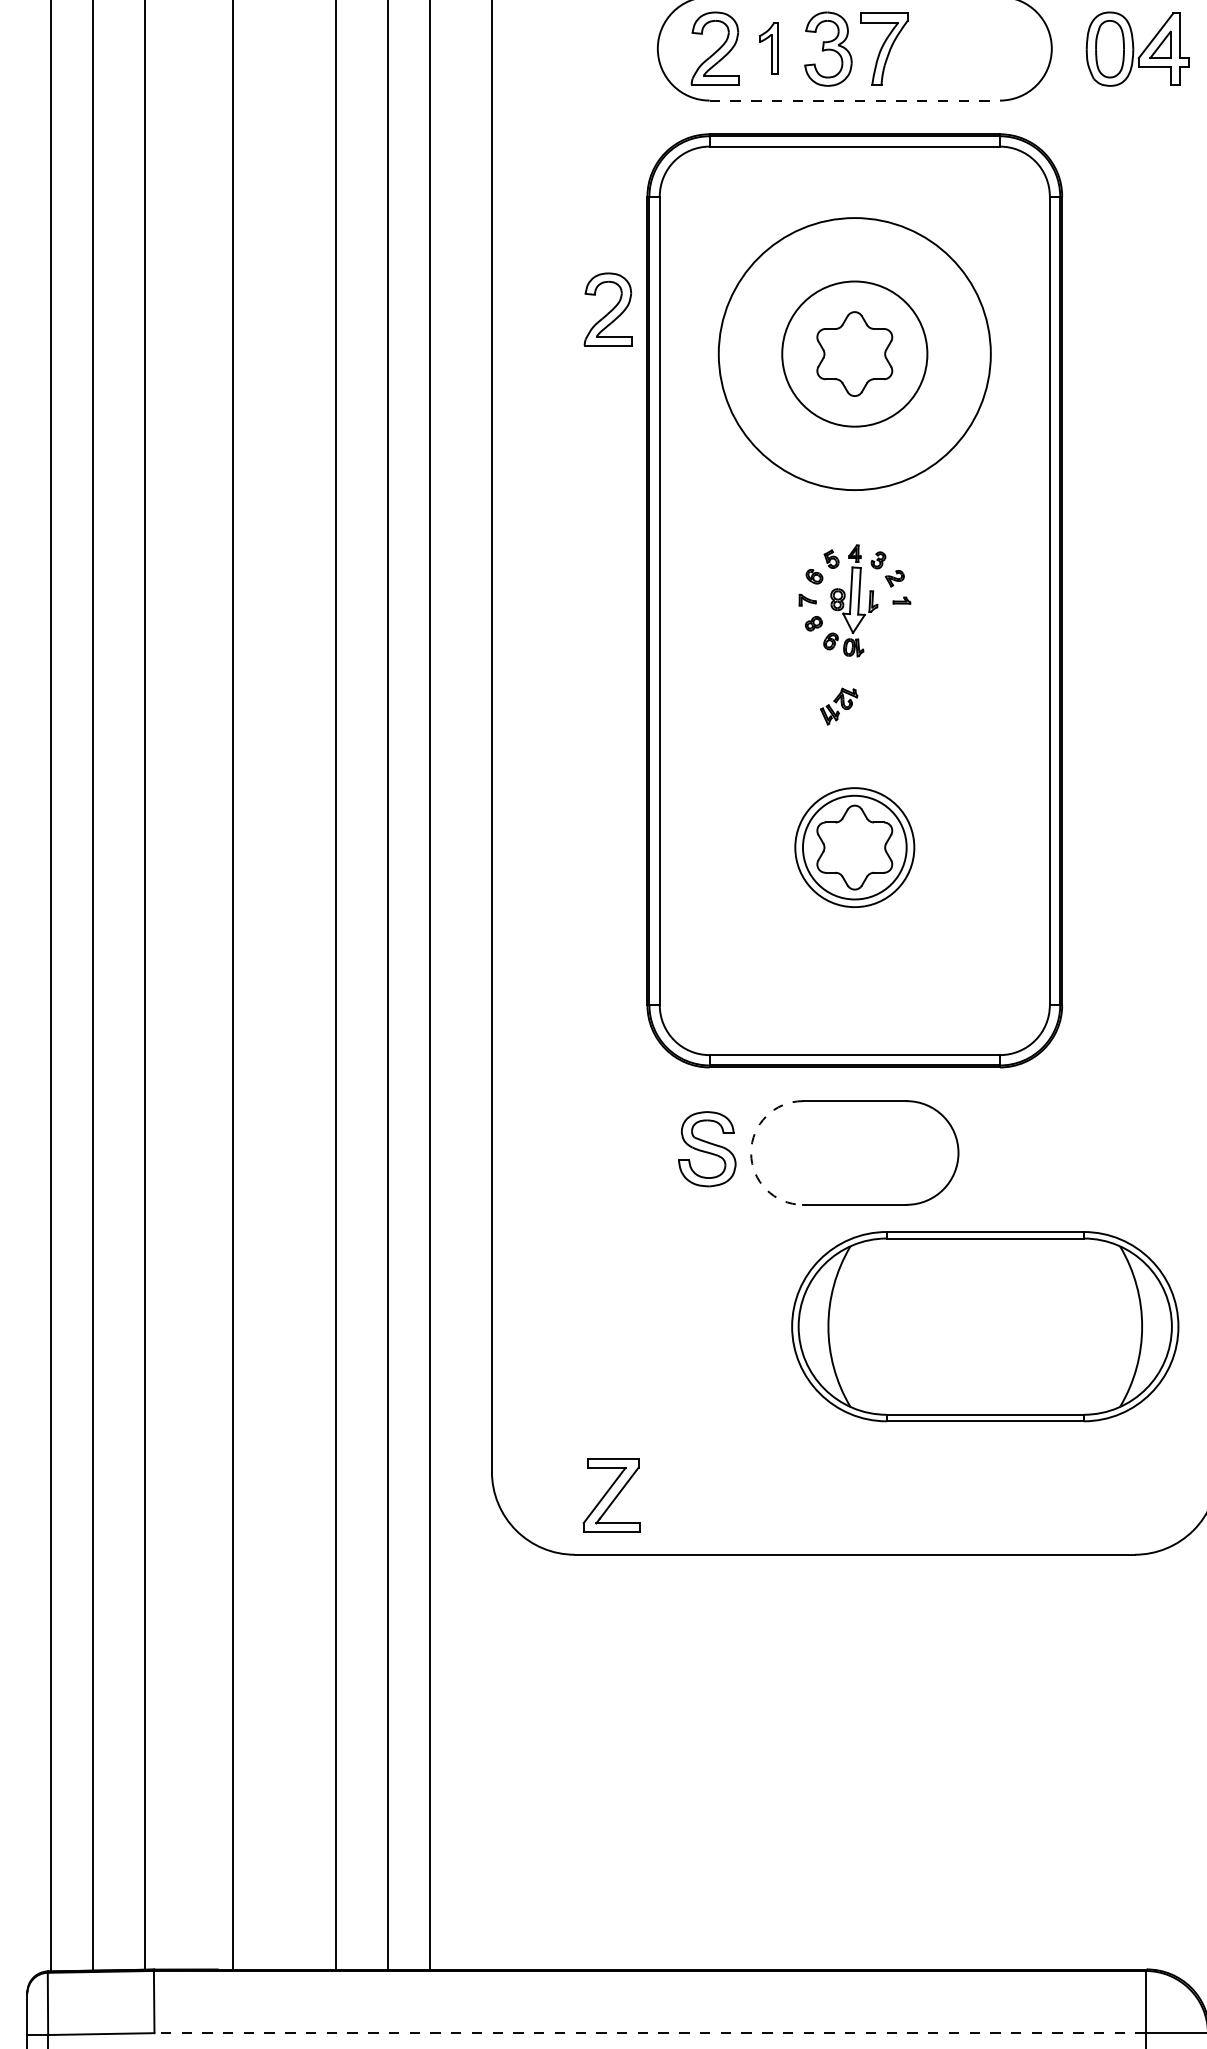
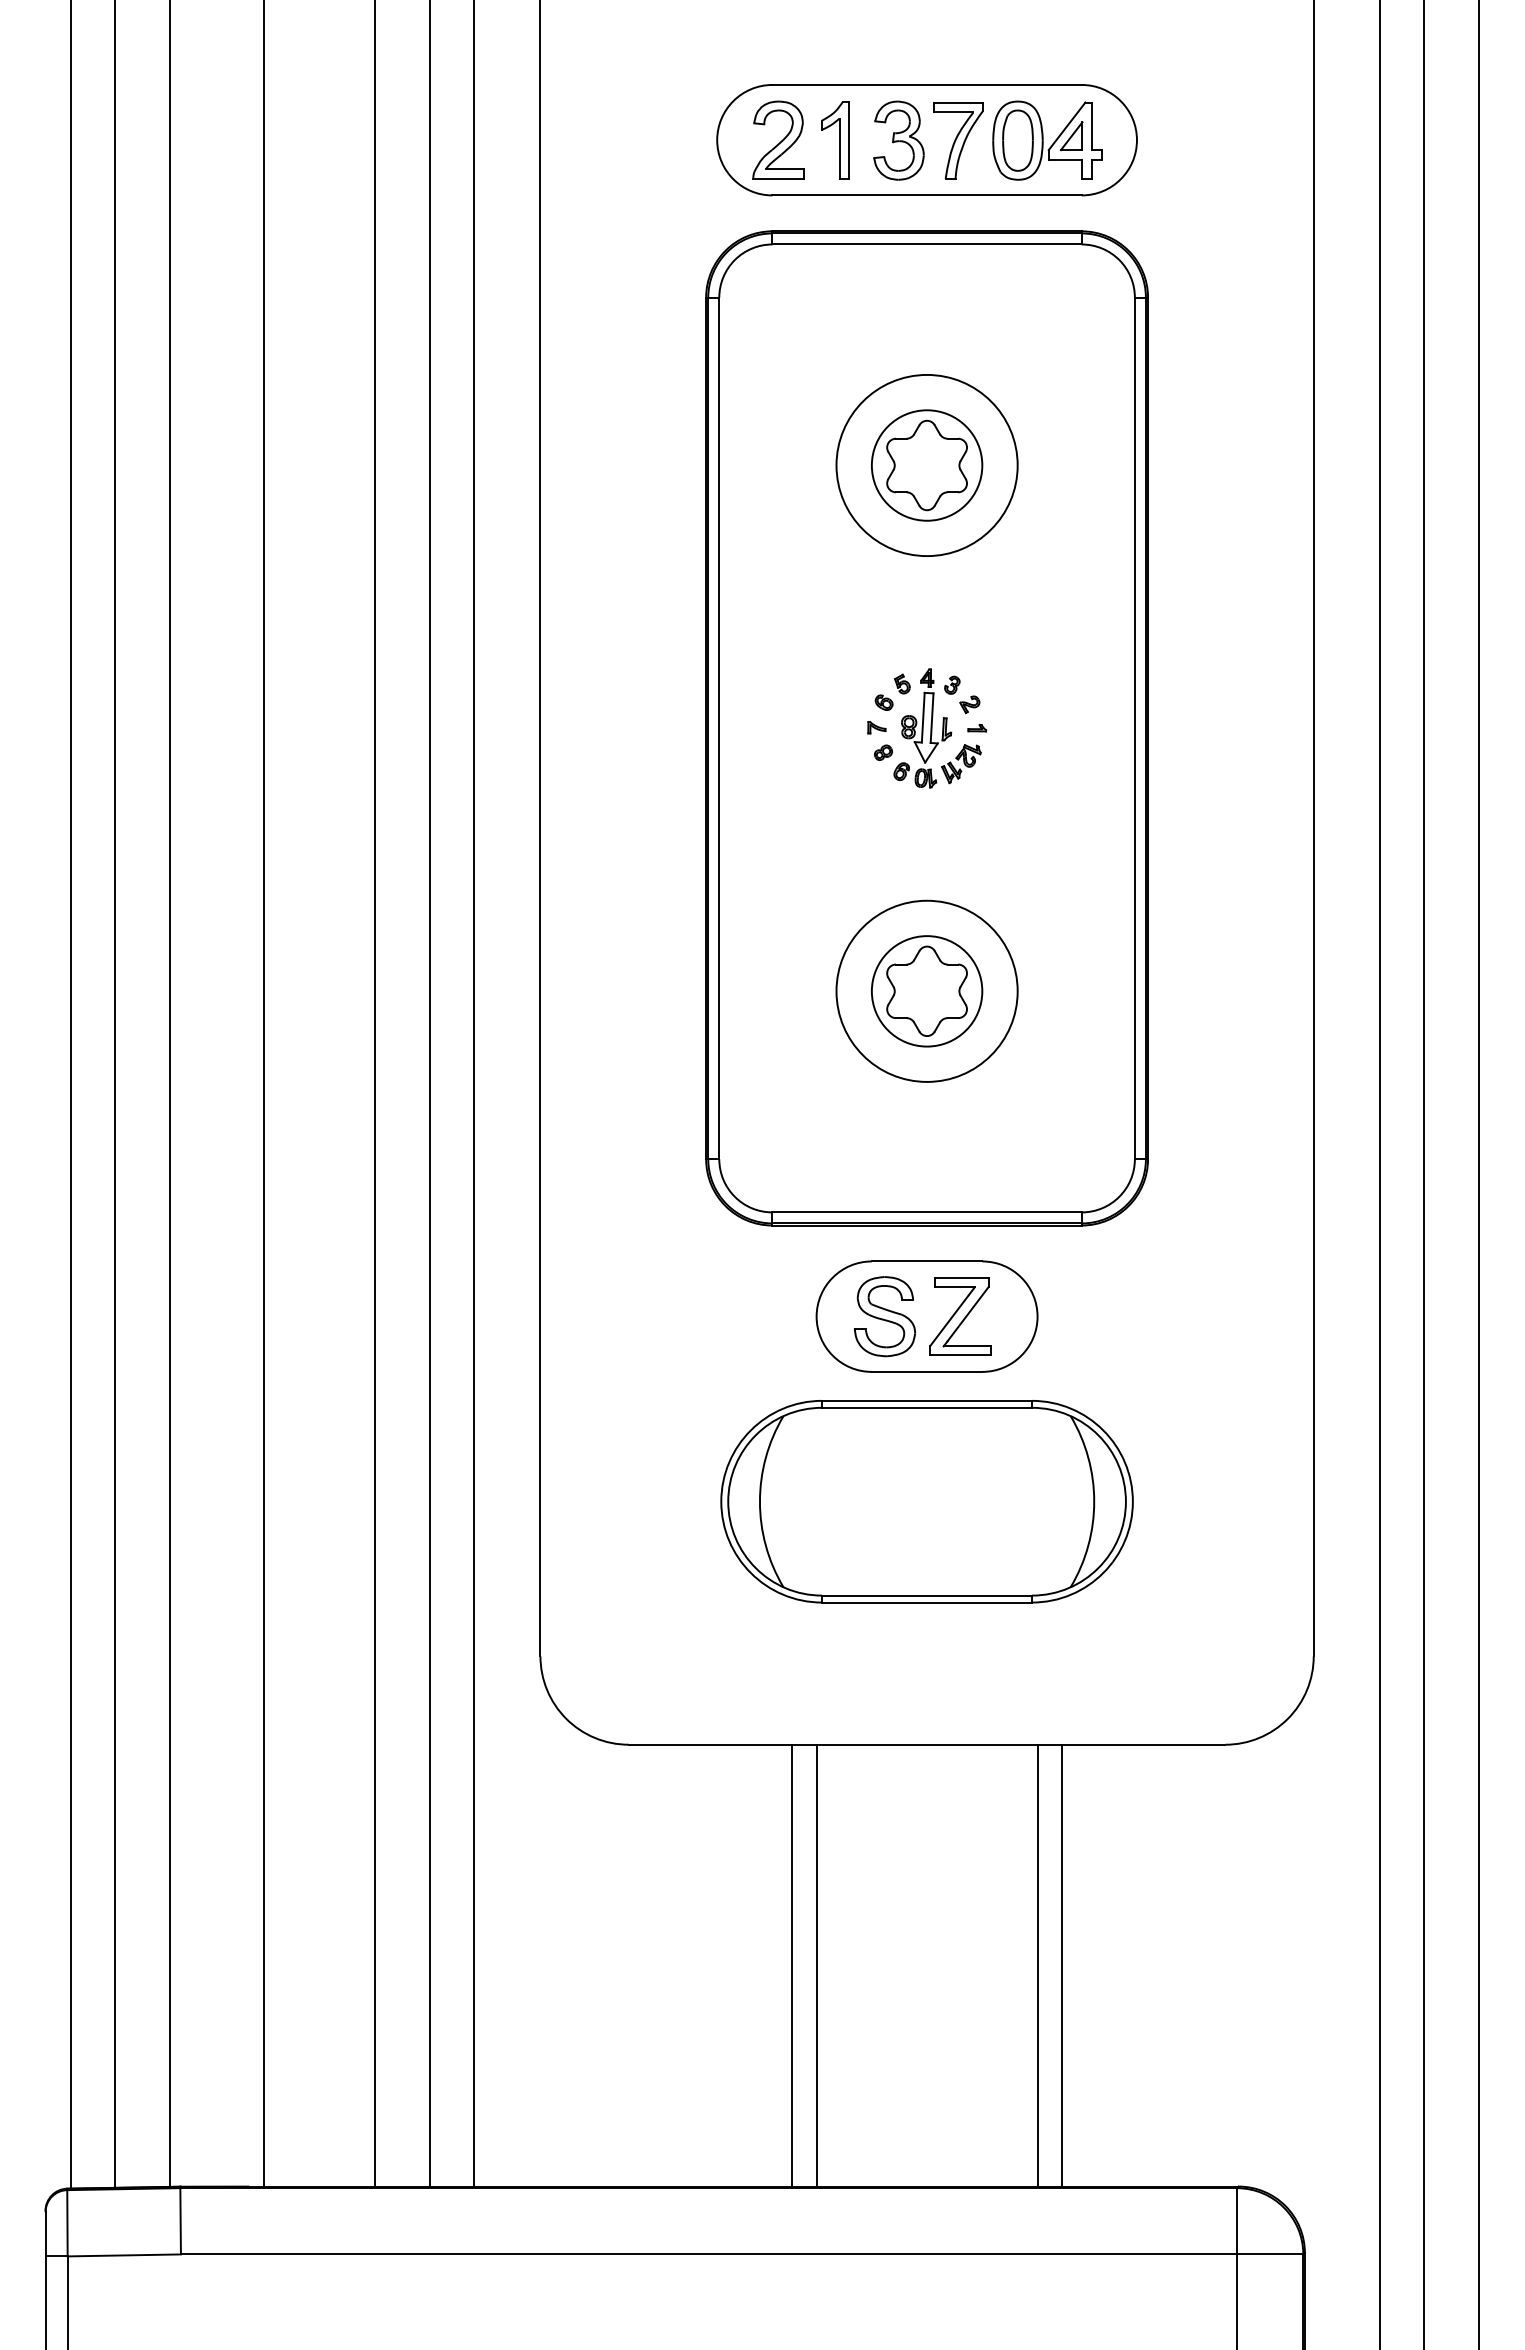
part: (768, 49) -> (835, 140), size x1.43
part: (1137, 49) -> (1047, 140), moved
line: (855, 100) -> (927, 195), dashed -> solid
part: (608, 309) -> (664, 417), removed
circle: (854, 354) -> (926, 465), size x0.62
circle: (854, 354) -> (926, 465), size x0.71
part: (839, 706) -> (961, 764), moved
circle: (854, 846) -> (926, 990), size x1.43
part: (706, 1149) -> (884, 1316), moved
arc: (751, 1152) -> (816, 1316), dashed -> solid
part: (984, 1326) -> (926, 1501), moved
part: (612, 1495) -> (960, 1316), moved
line: (728, 1761) -> (792, 1965), added
line: (751, 1761) -> (816, 1965), added
line: (958, 1761) -> (1037, 1965), added
line: (980, 1761) -> (1061, 1965), added
line: (649, 2033) -> (708, 2254), dashed -> solid

